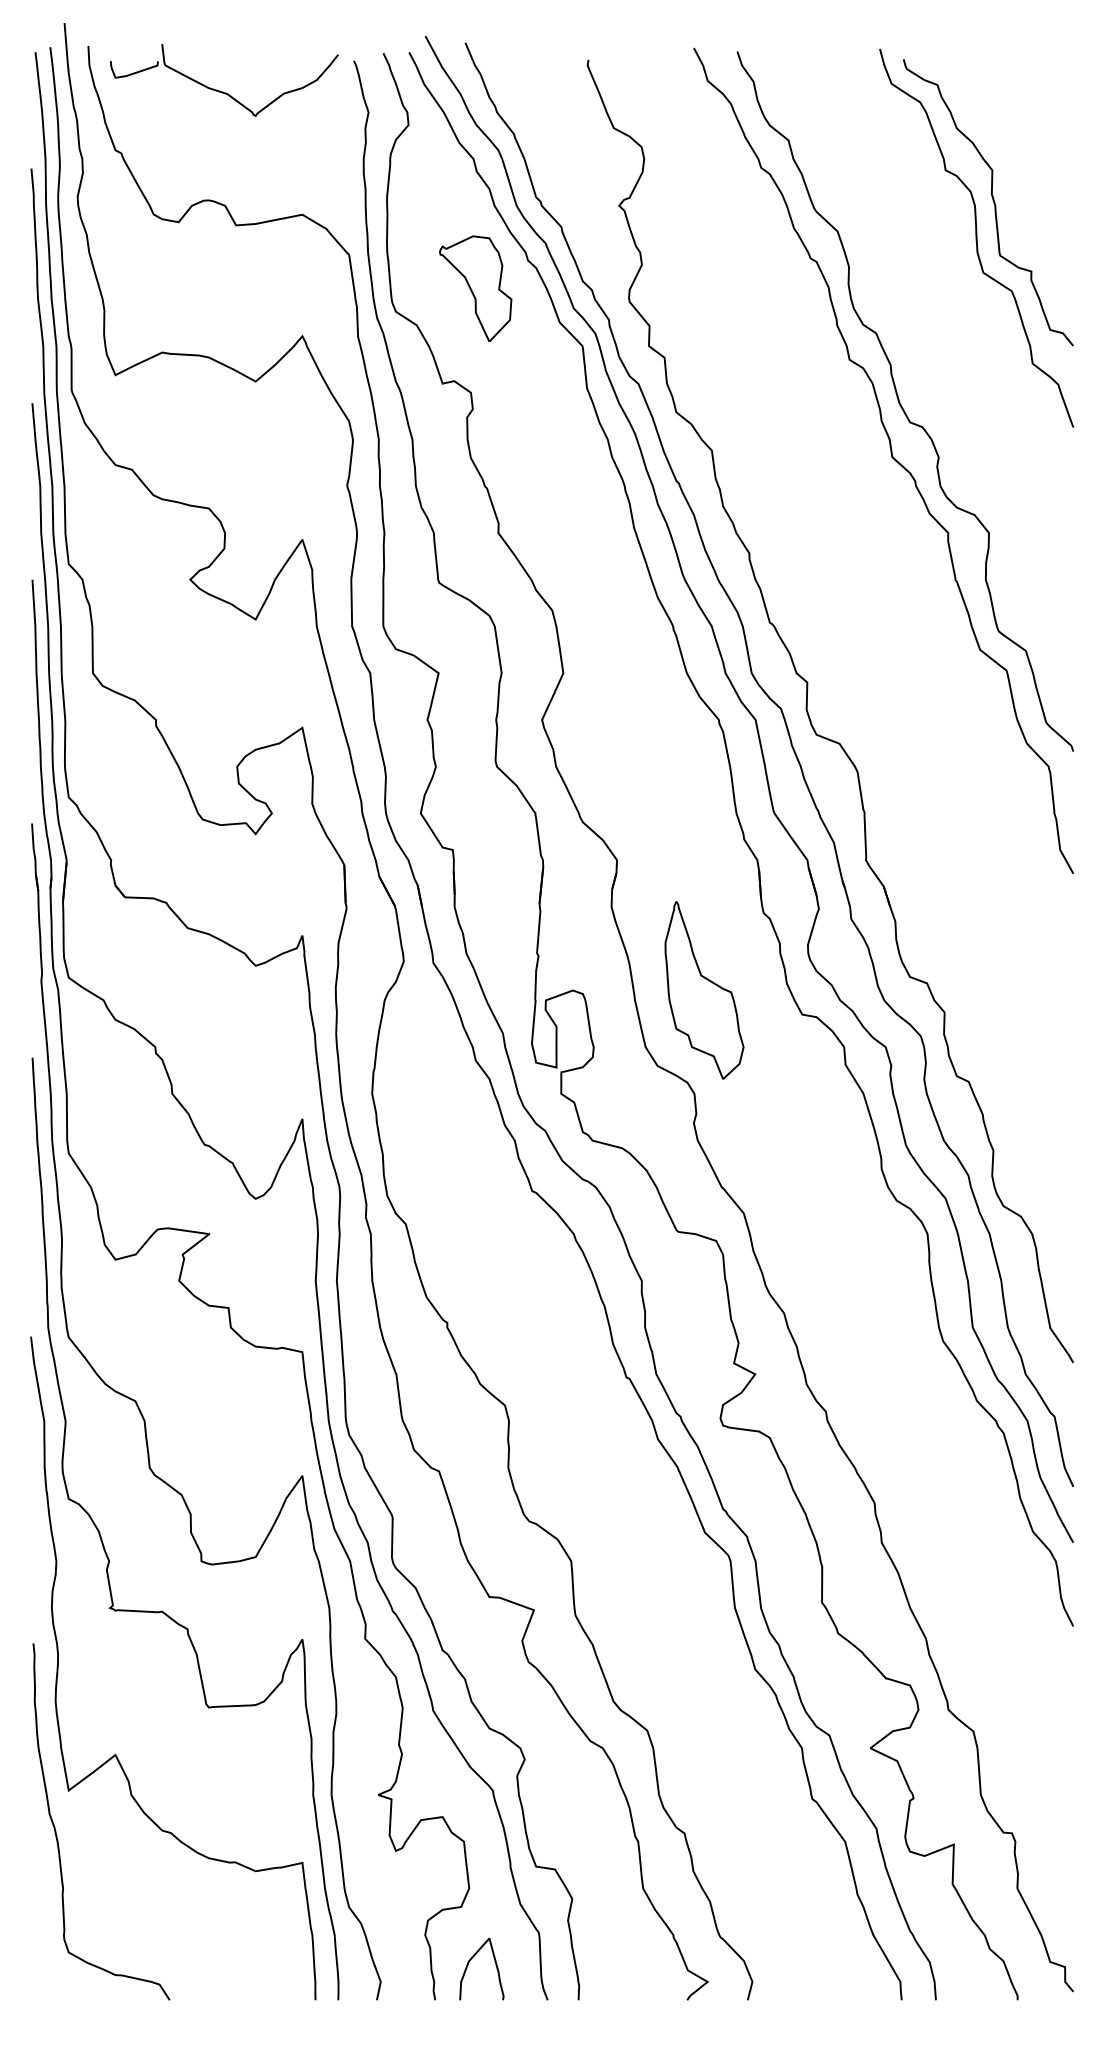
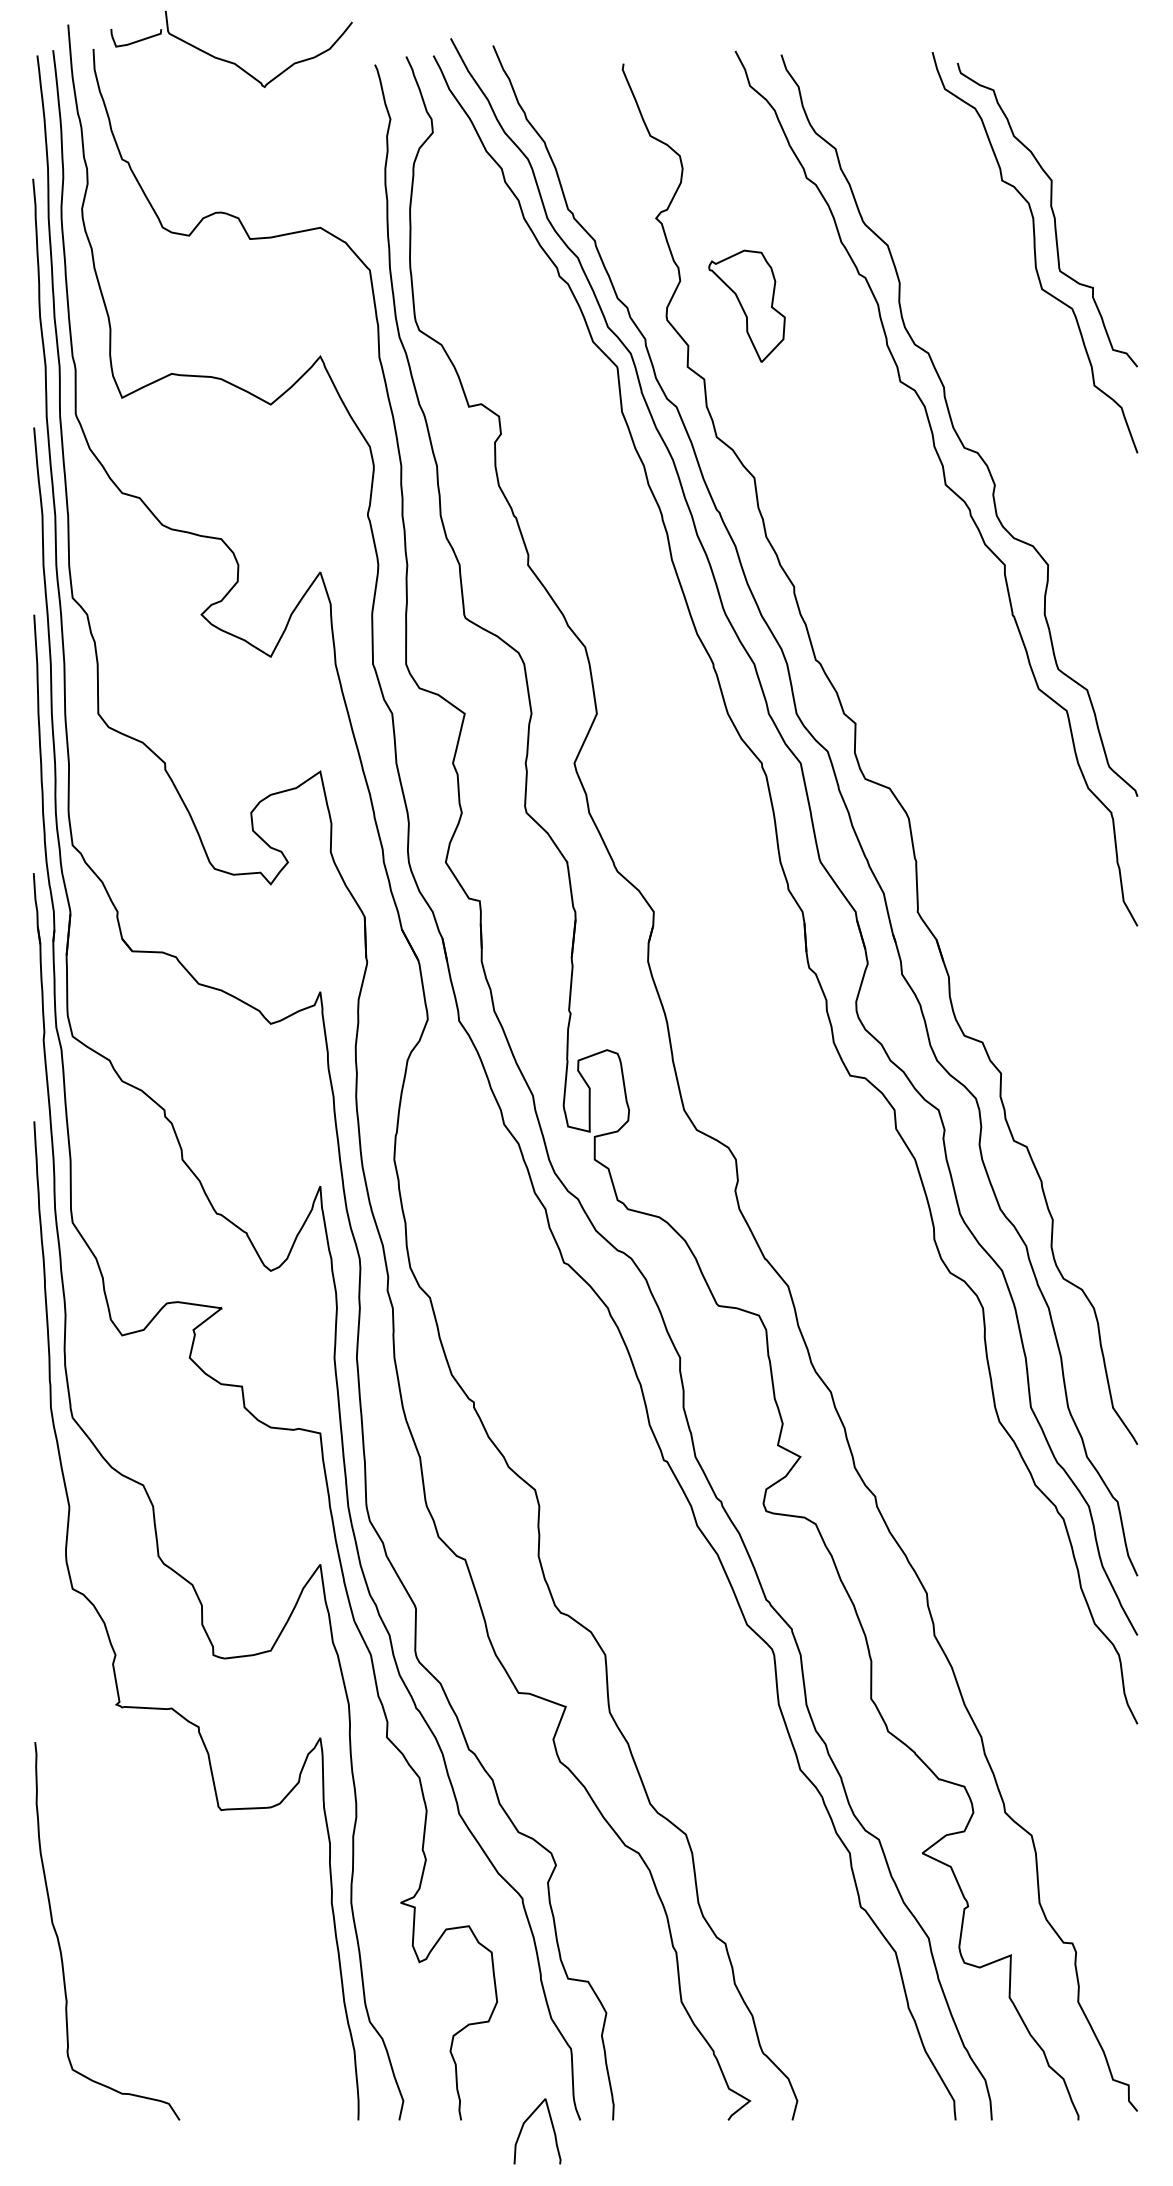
part: (221, 90) -> (228, 60), moved
part: (475, 288) -> (746, 305), moved
part: (704, 989) -> (746, 1049), removed
curve: (115, 1754) -> (122, 1859), removed
curve: (468, 1965) -> (523, 2127), moved

